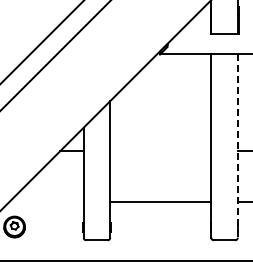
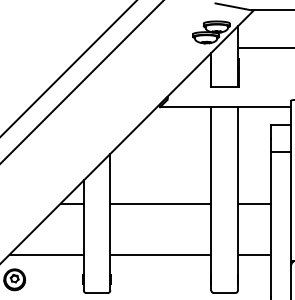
line: (237, 145) -> (237, 198), dashed -> solid
line: (160, 150) -> (160, 203), added
line: (46, 201) -> (46, 254), added

